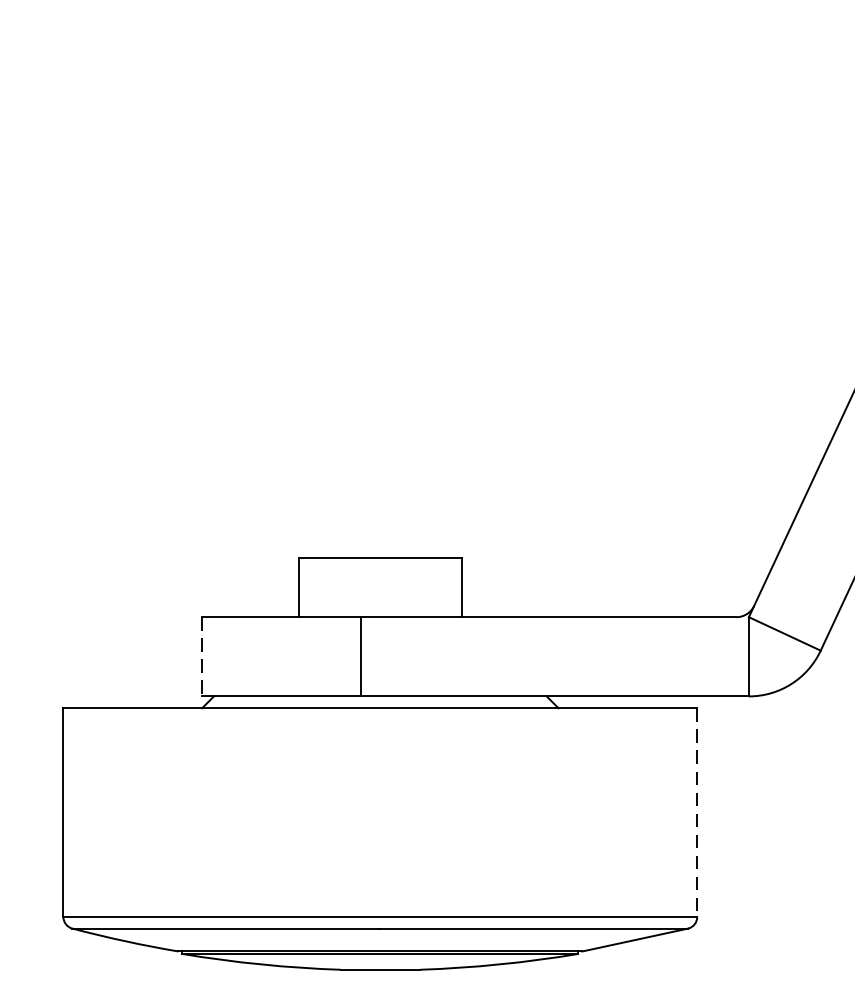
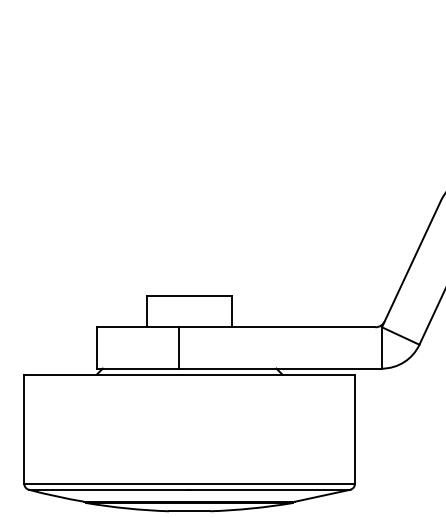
line: (201, 655) -> (96, 347), dashed -> solid
line: (698, 813) -> (355, 429), dashed -> solid

